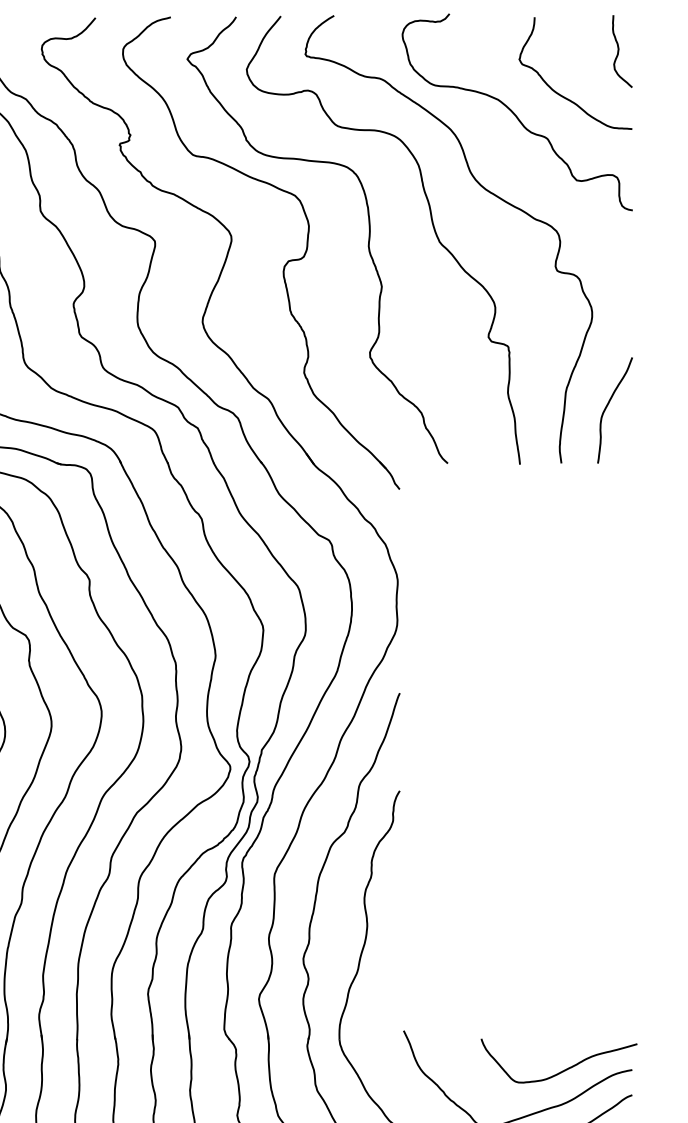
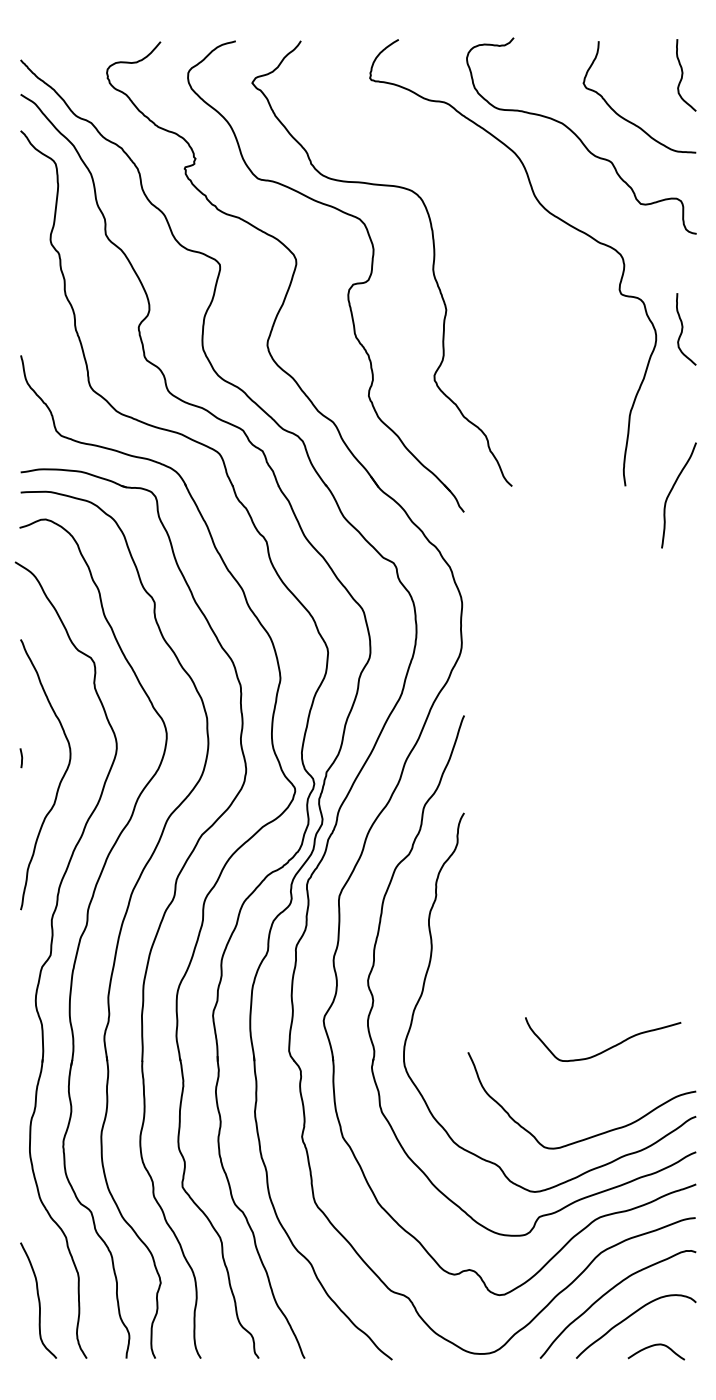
curve: (433, 229) -> (497, 252), removed
curve: (619, 306) -> (683, 329), added
curve: (607, 407) -> (671, 492), moved
curve: (563, 1069) -> (607, 1048), moved

